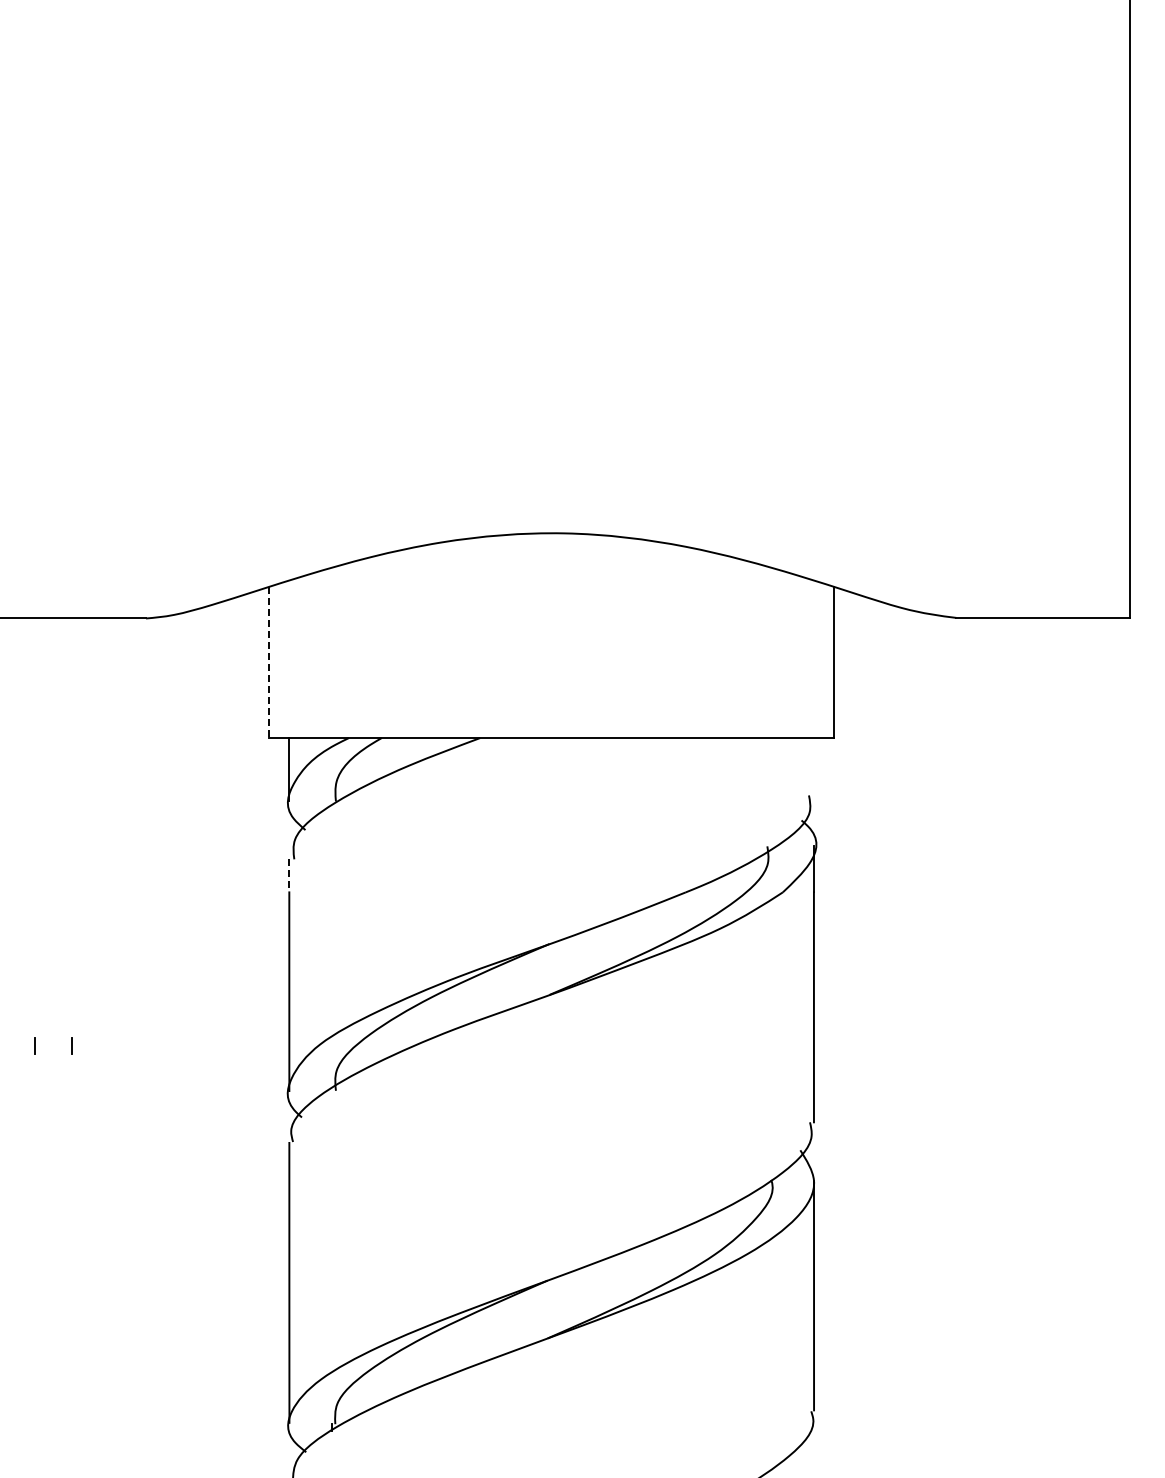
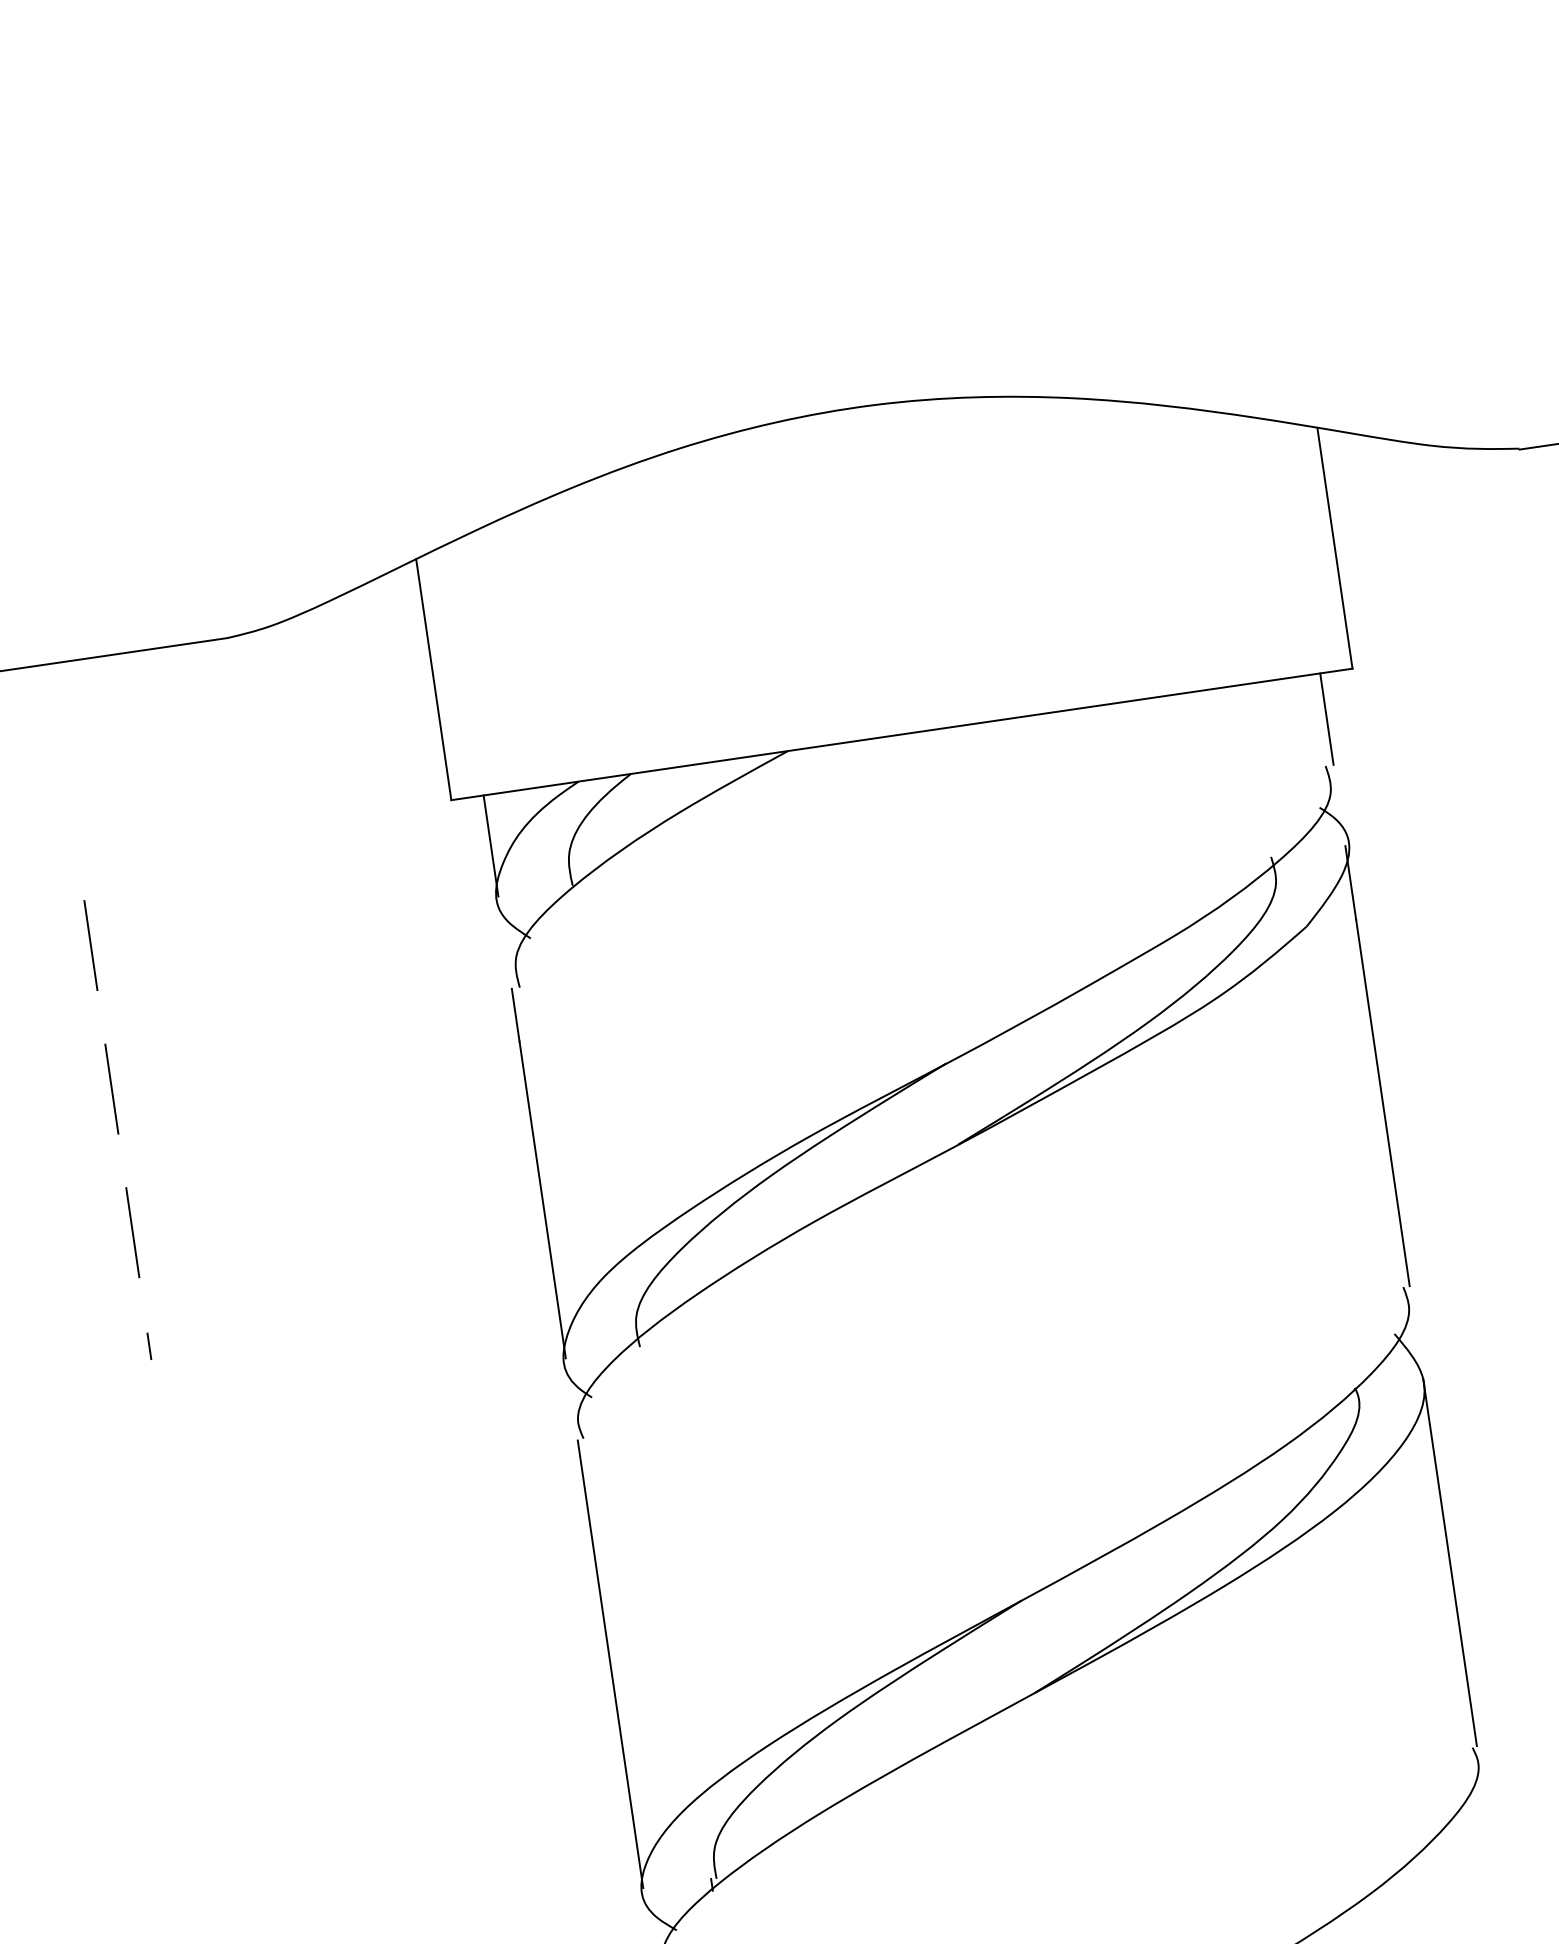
line: (269, 662) -> (434, 679), dashed -> solid
line: (813, 766) -> (1326, 718), added
line: (34, 794) -> (90, 944), added
line: (289, 875) -> (515, 1014), dashed -> solid
line: (34, 885) -> (111, 1089), added
line: (34, 974) -> (132, 1231), added
line: (71, 1045) -> (207, 1336), removed

